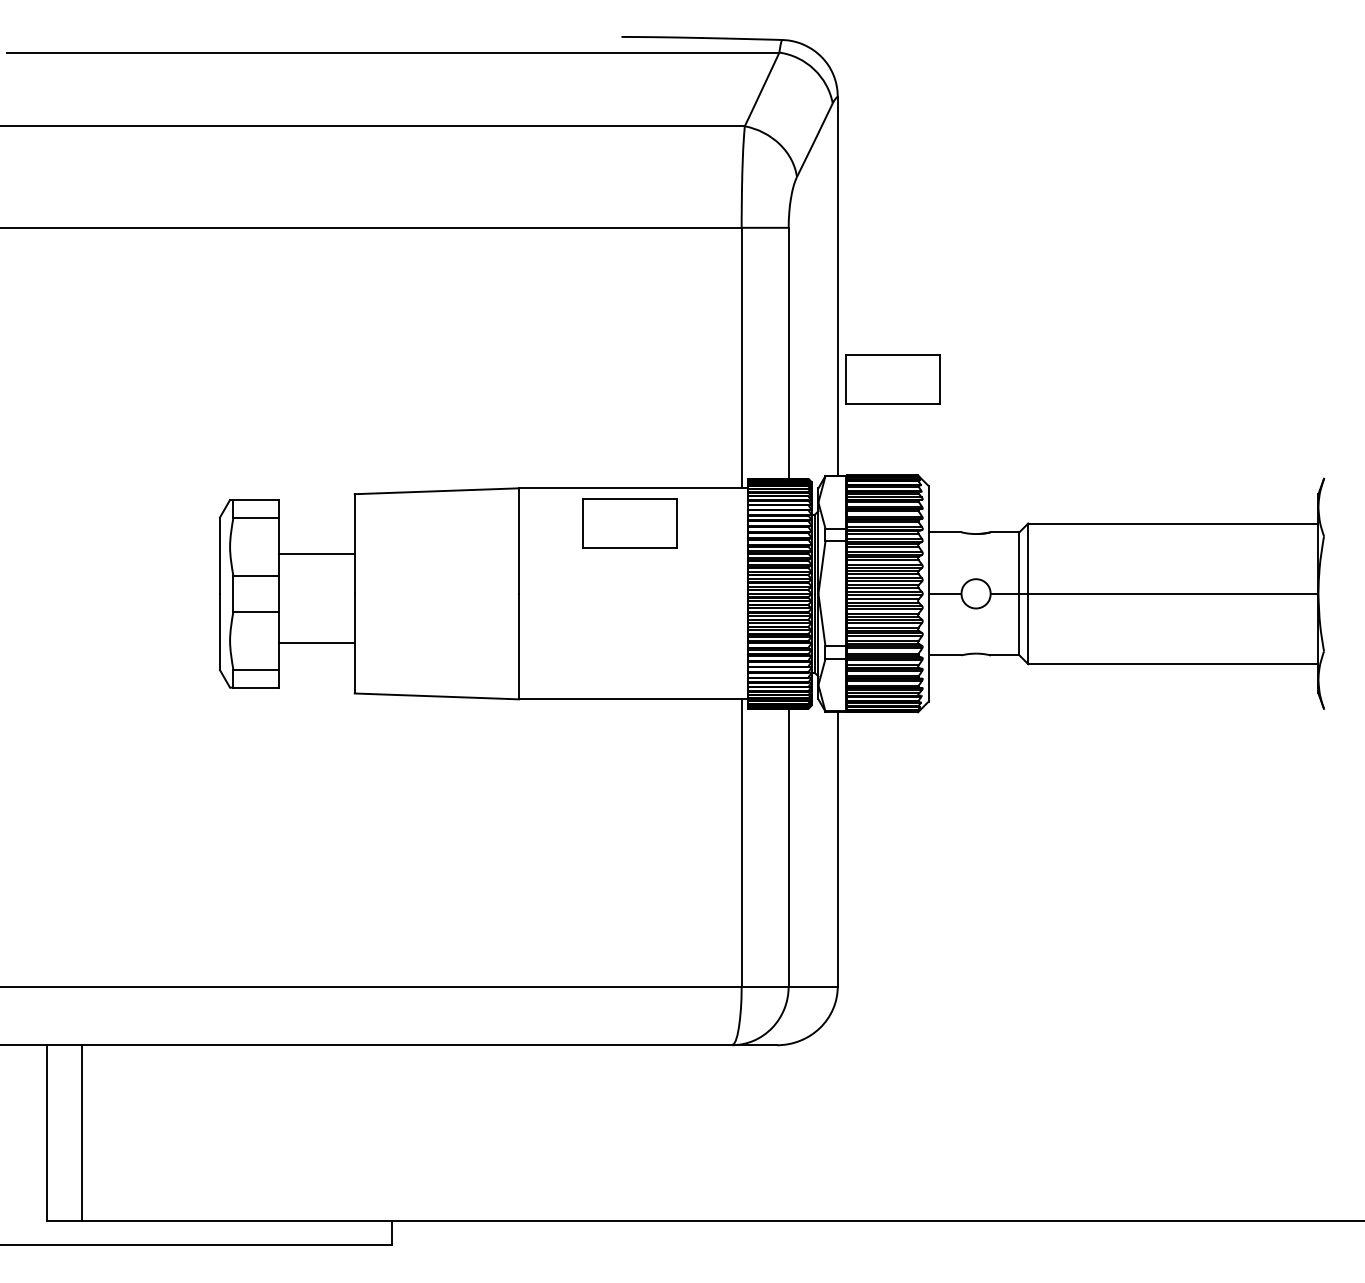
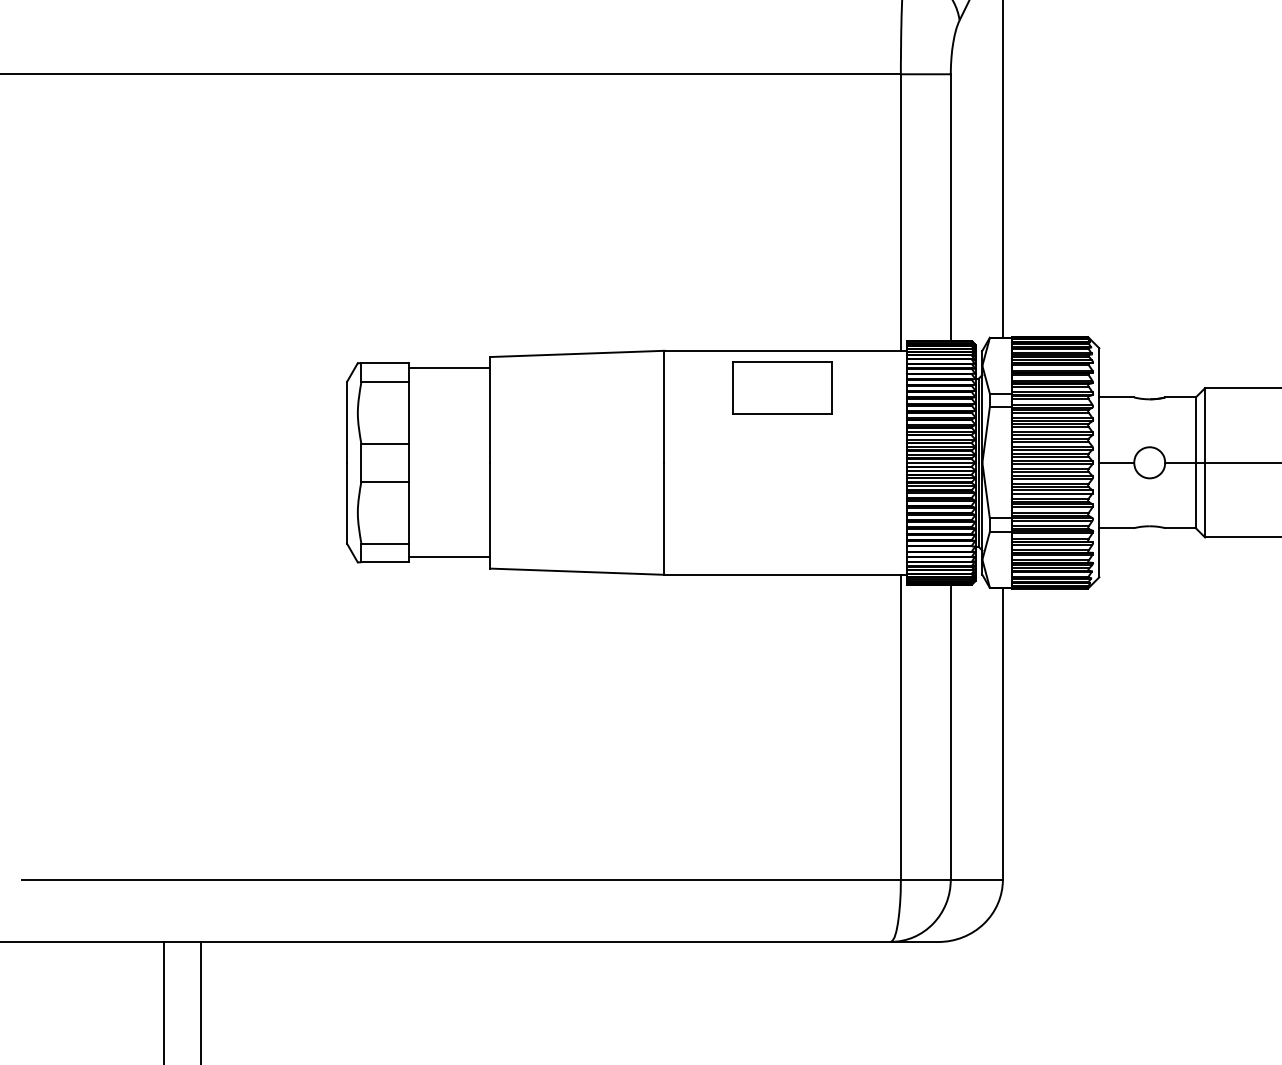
part: (892, 379) -> (1060, 235), removed
line: (316, 553) -> (449, 367), moved
line: (316, 642) -> (449, 556), moved

